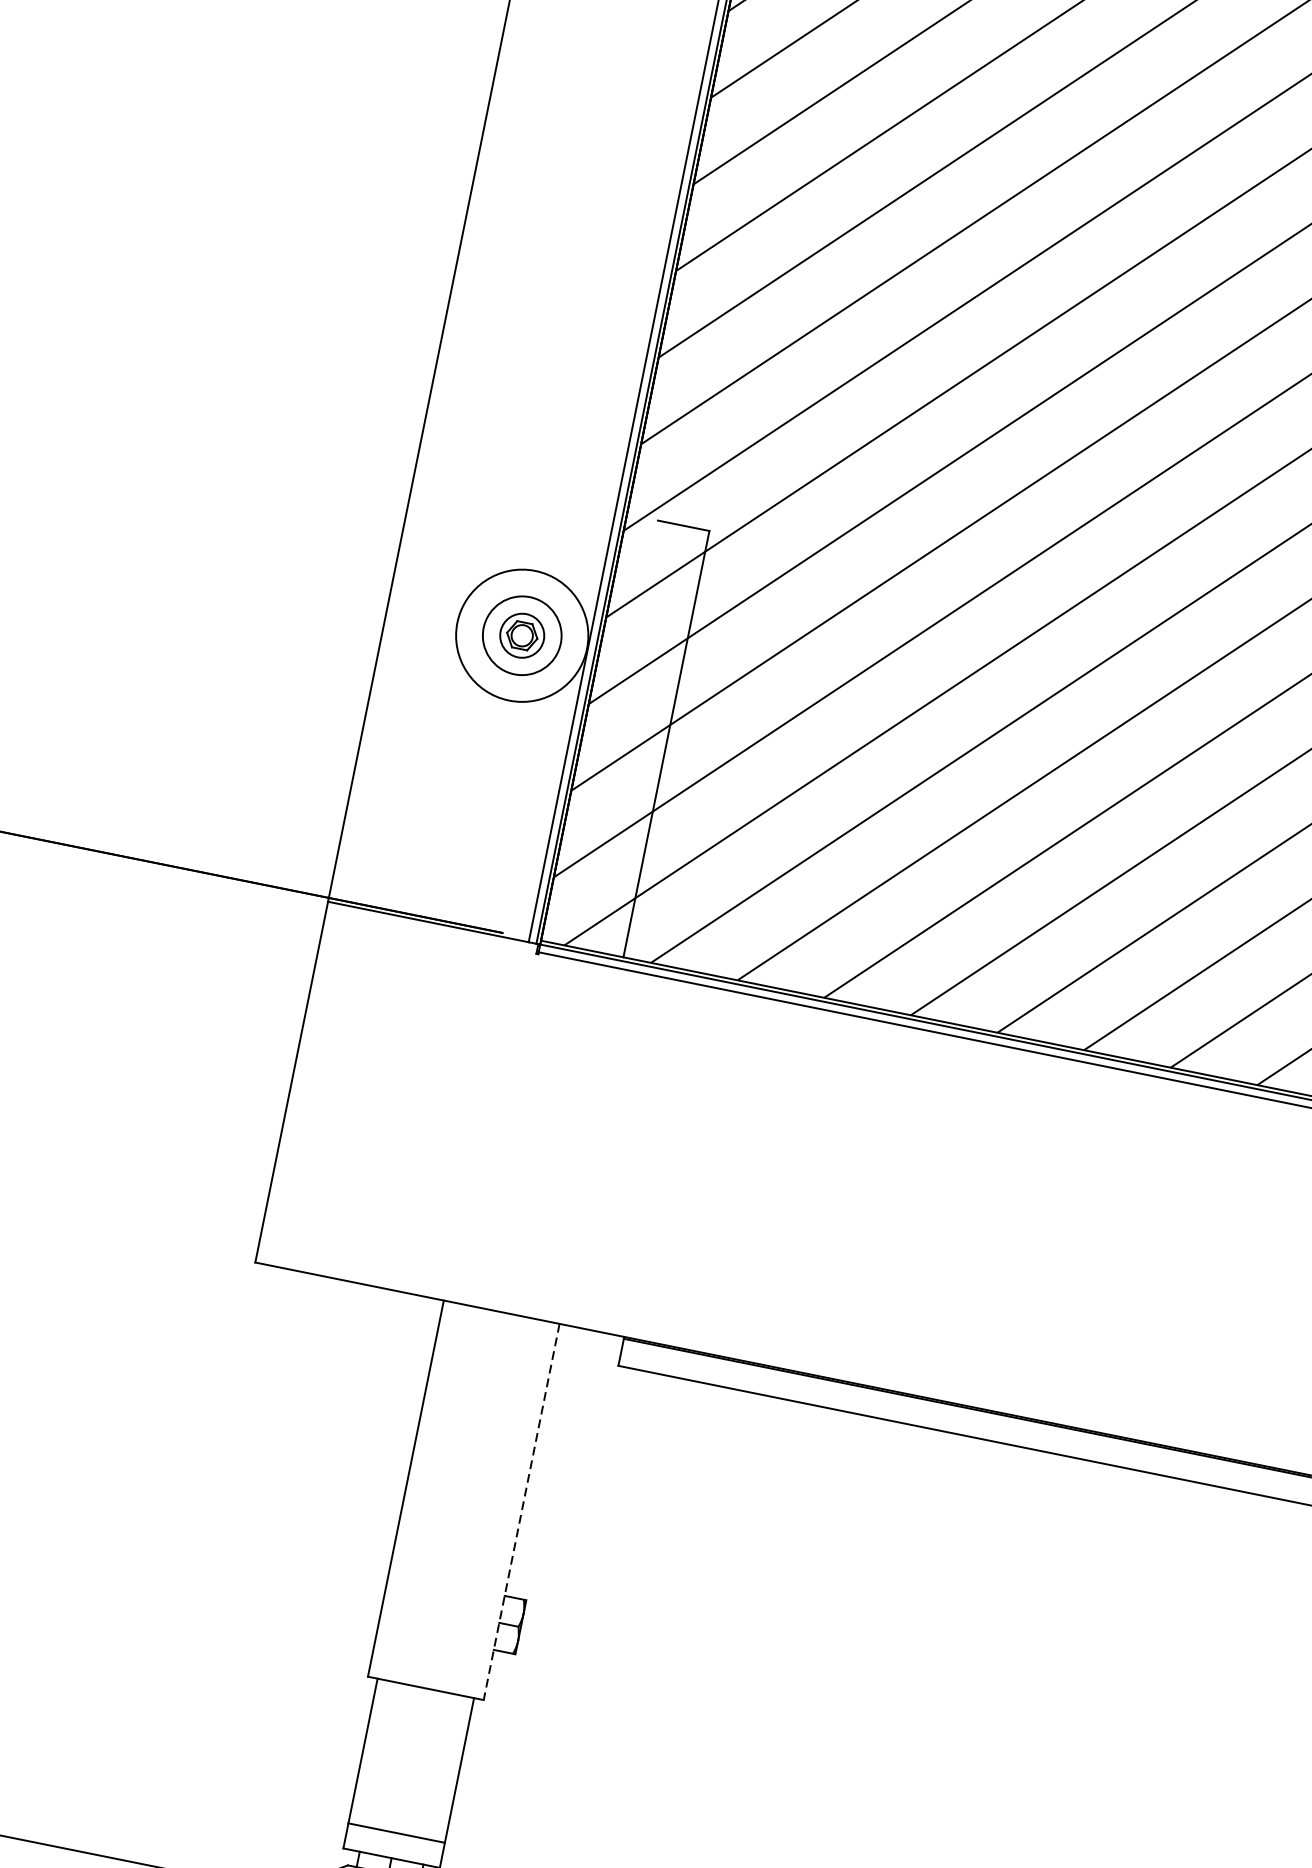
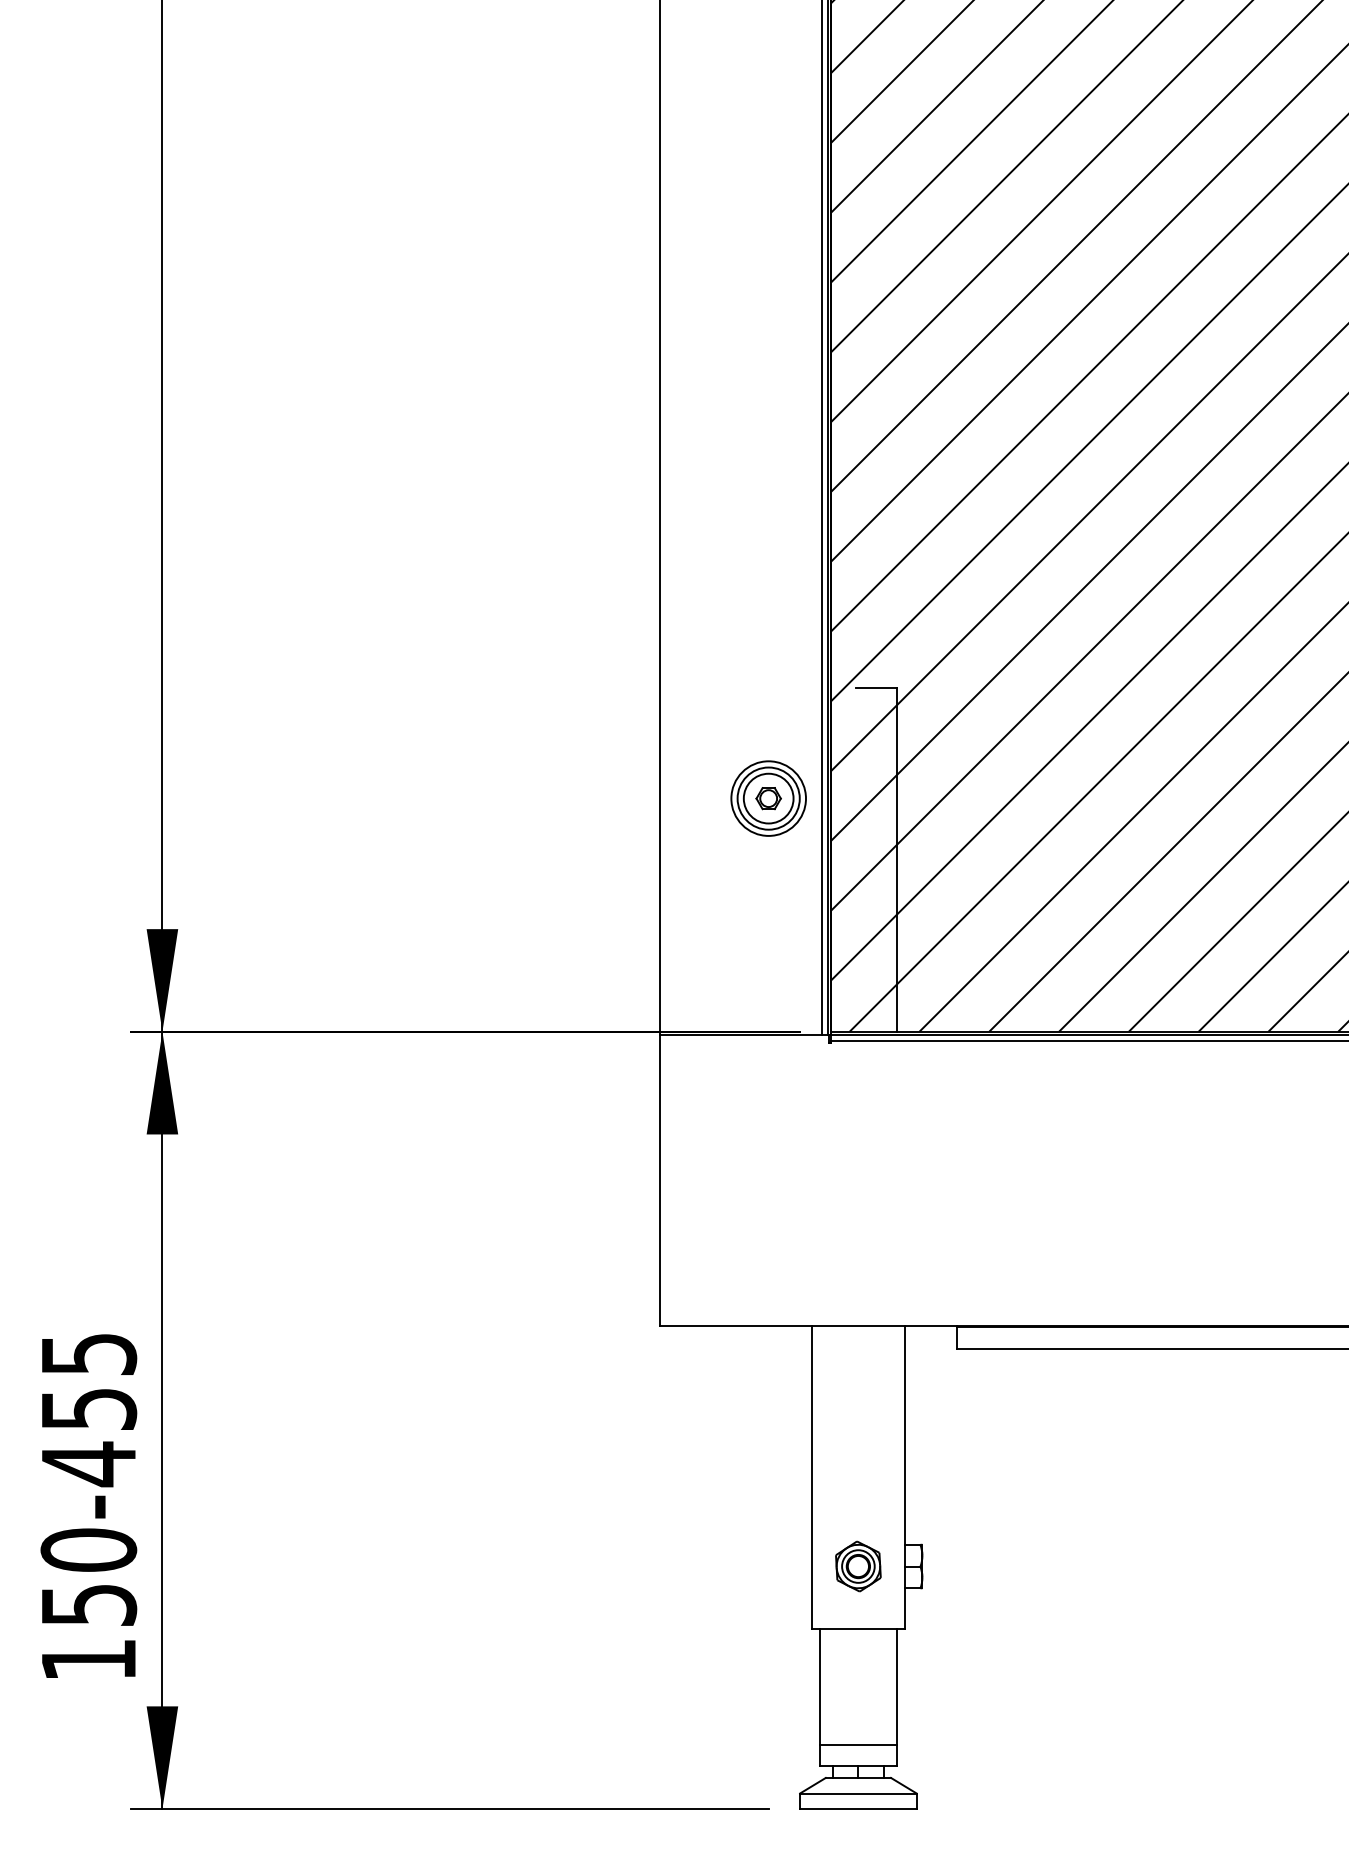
circle: (522, 635) -> (768, 798), size x0.71
circle: (522, 635) -> (768, 798), size x1.43
line: (522, 1512) -> (905, 1477), dashed -> solid
part: (441, 1611) -> (858, 1566), added

